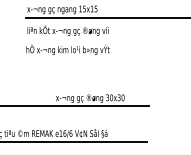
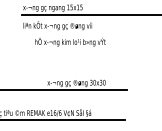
text: (67, 49) -> (69, 41), moved

